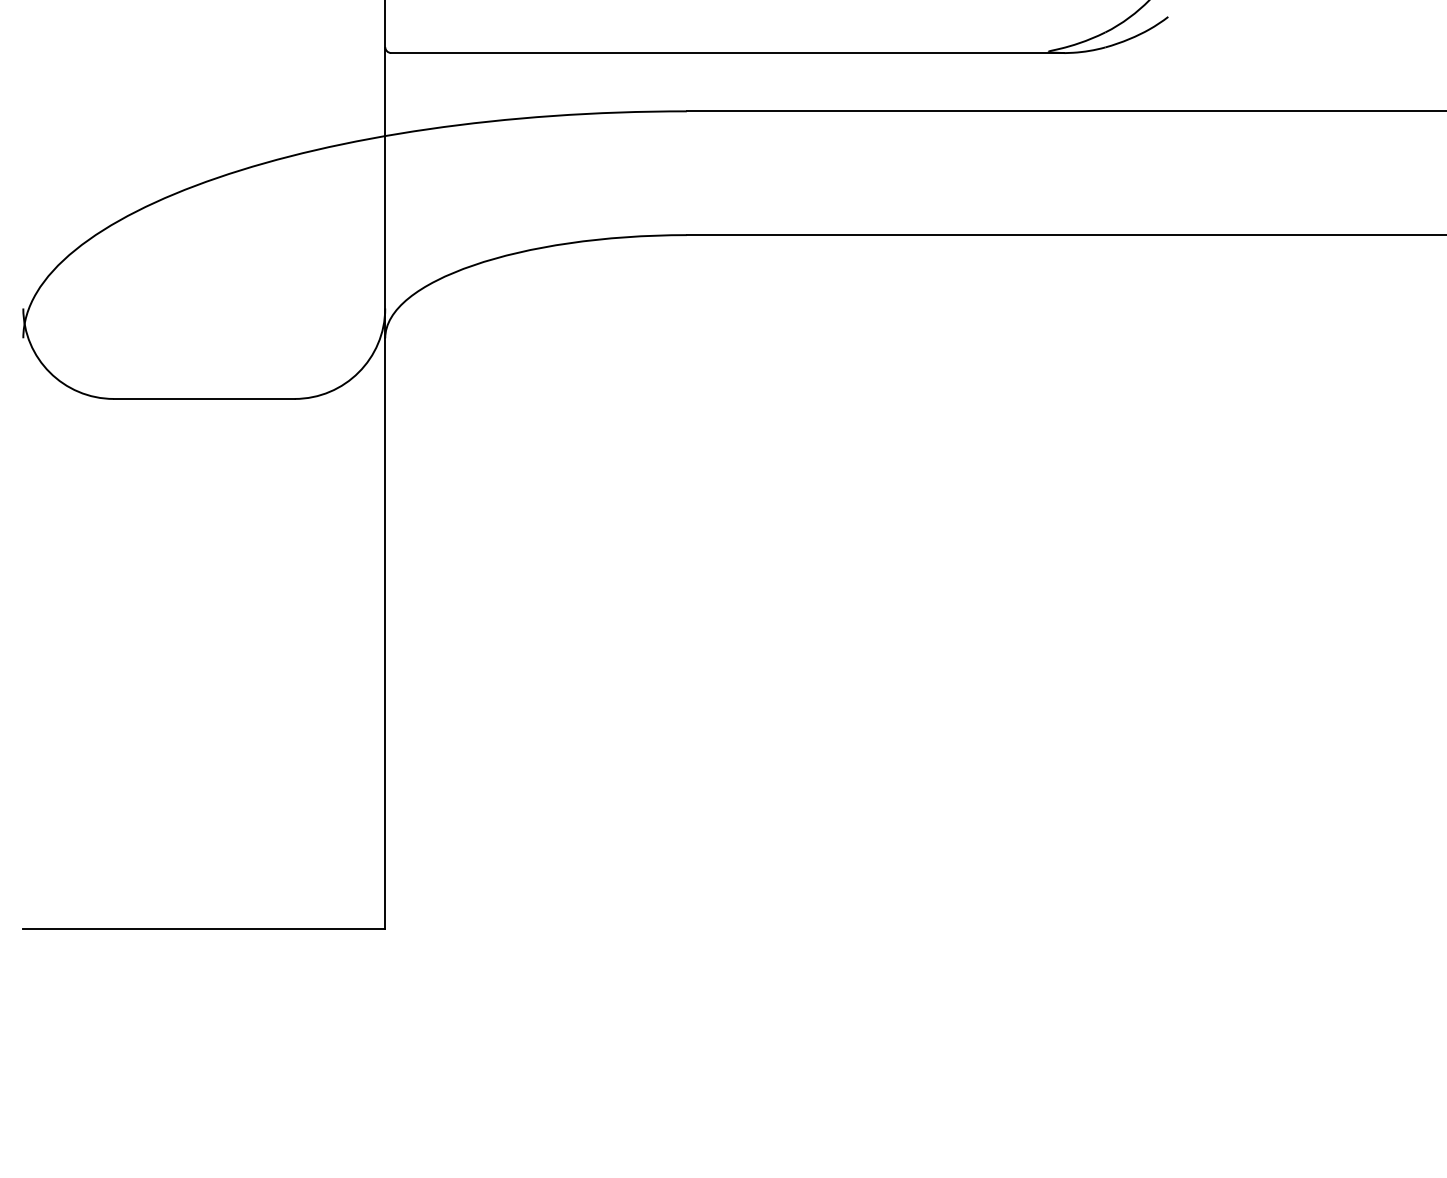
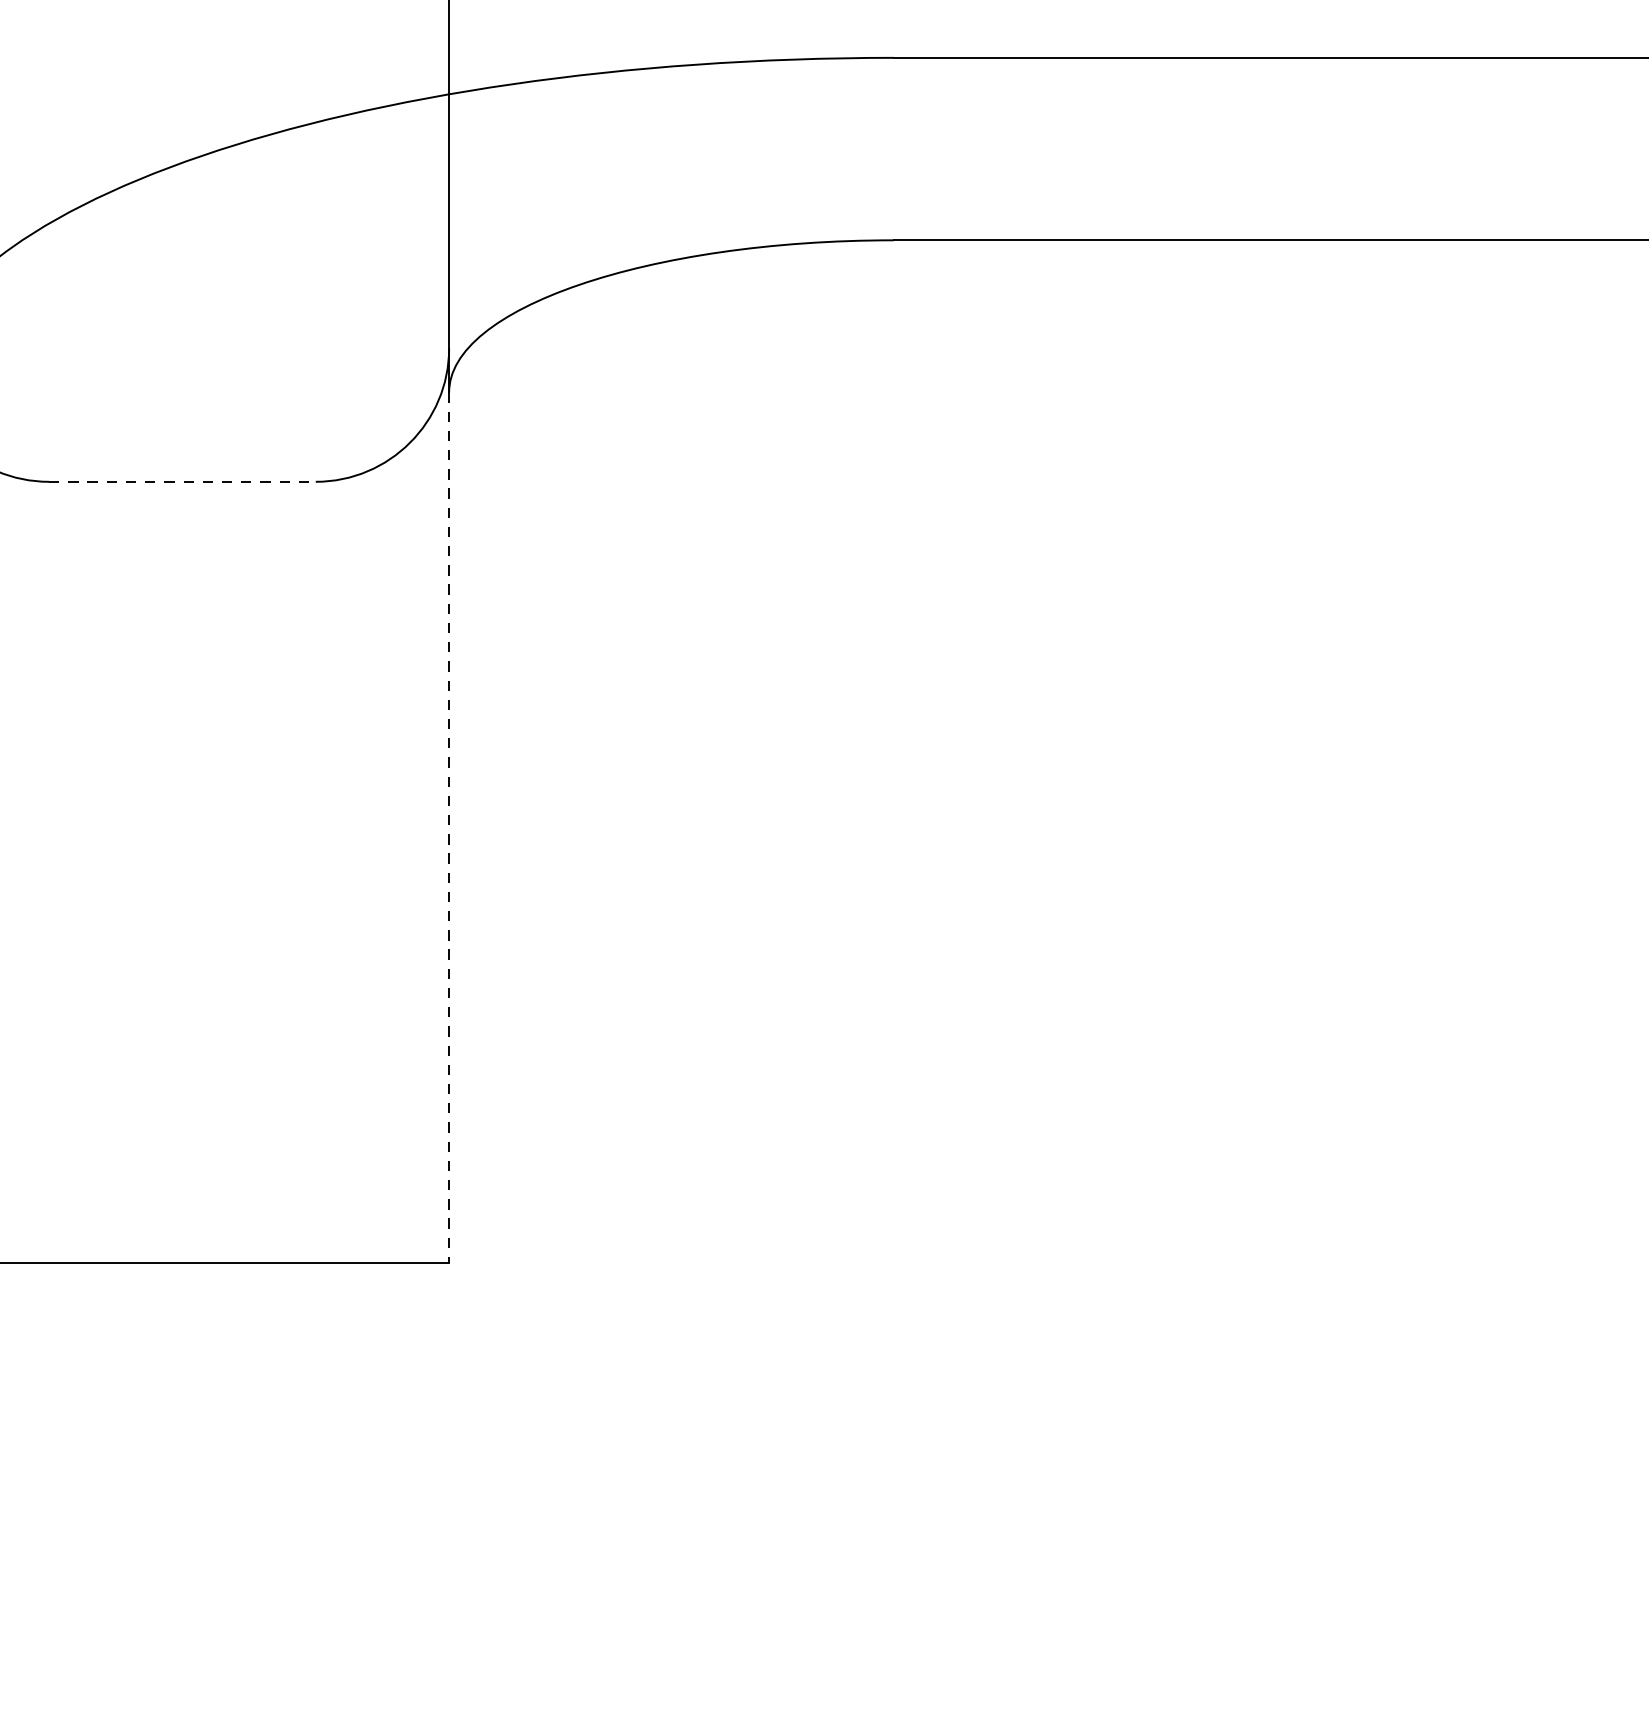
line: (204, 398) -> (182, 481), solid -> dashed
line: (385, 634) -> (449, 829), solid -> dashed

